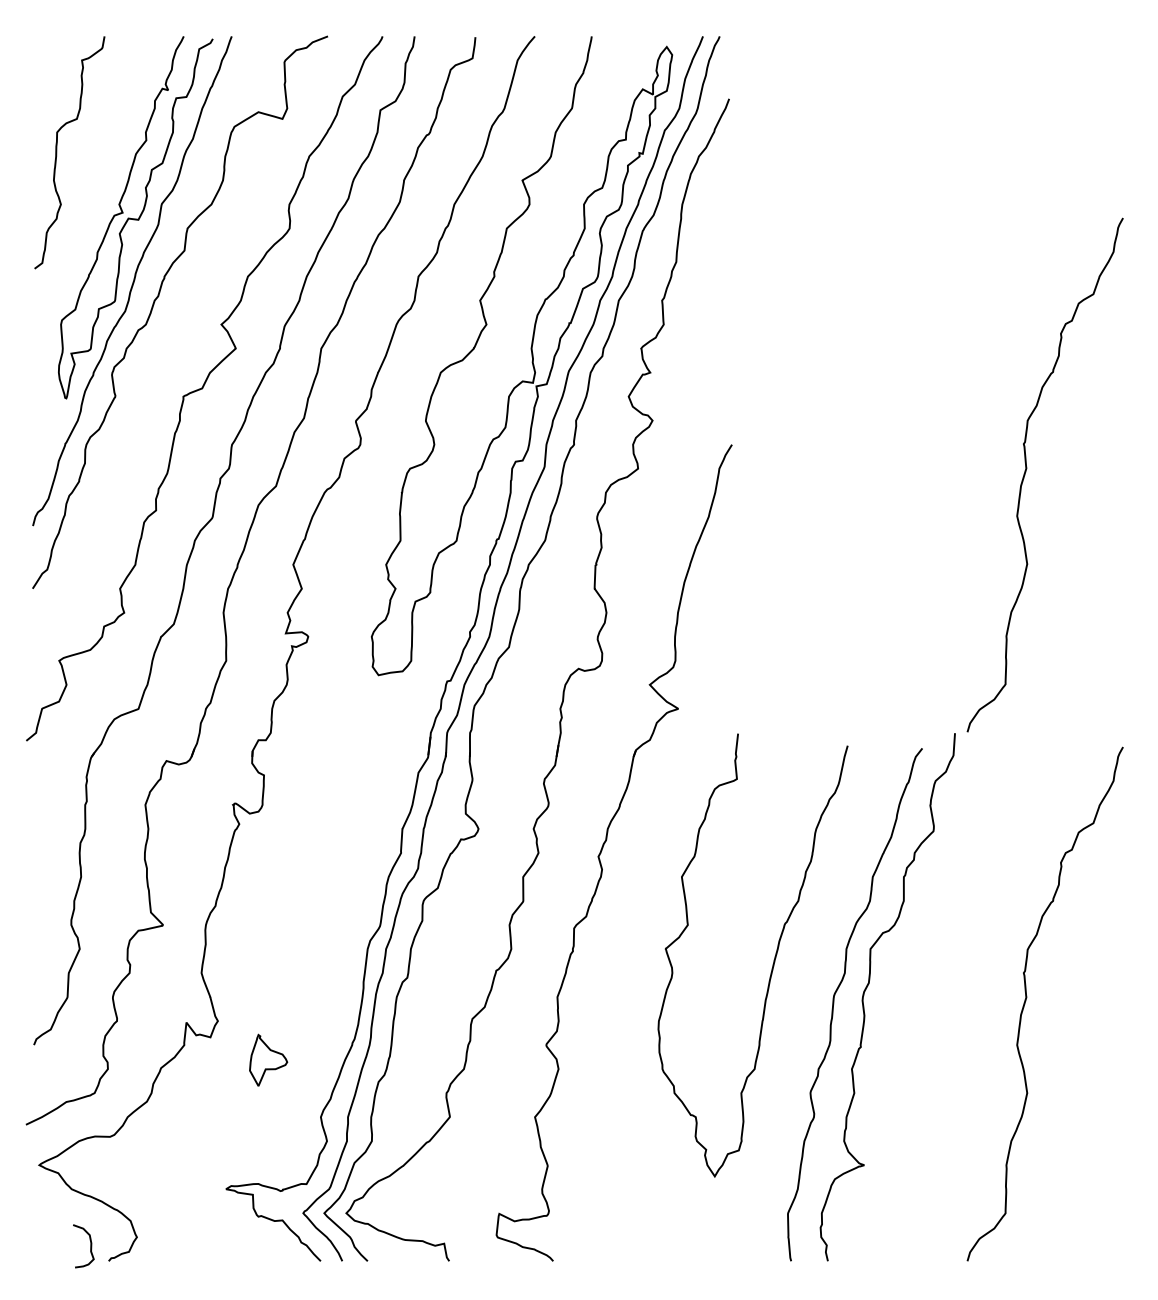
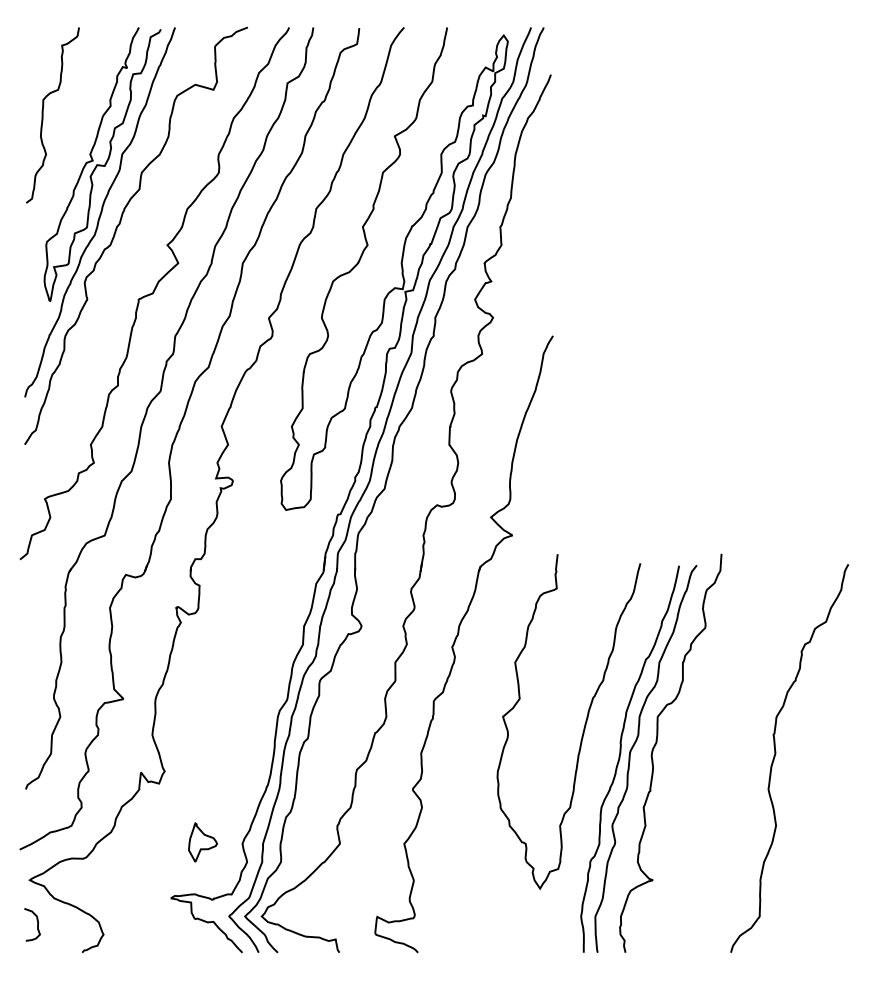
curve: (1027, 468) -> (776, 353), removed
curve: (821, 1001) -> (620, 756), added
part: (268, 1059) -> (202, 841), moved
curve: (90, 1246) -> (37, 924), moved

